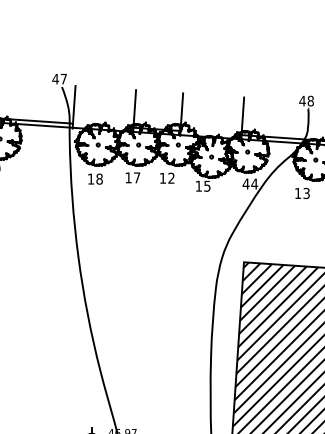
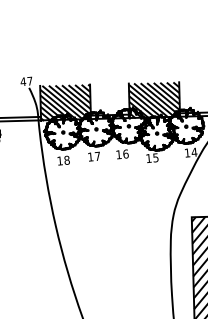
hatch: (103, 109) -> (64, 102), added
hatch: (211, 115) -> (153, 99), added
text: (171, 177) -> (125, 153), 12 -> 16
text: (245, 183) -> (186, 152), 44 -> 14

